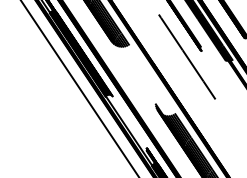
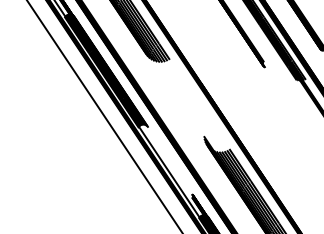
line: (187, 56) -> (245, 74), removed

